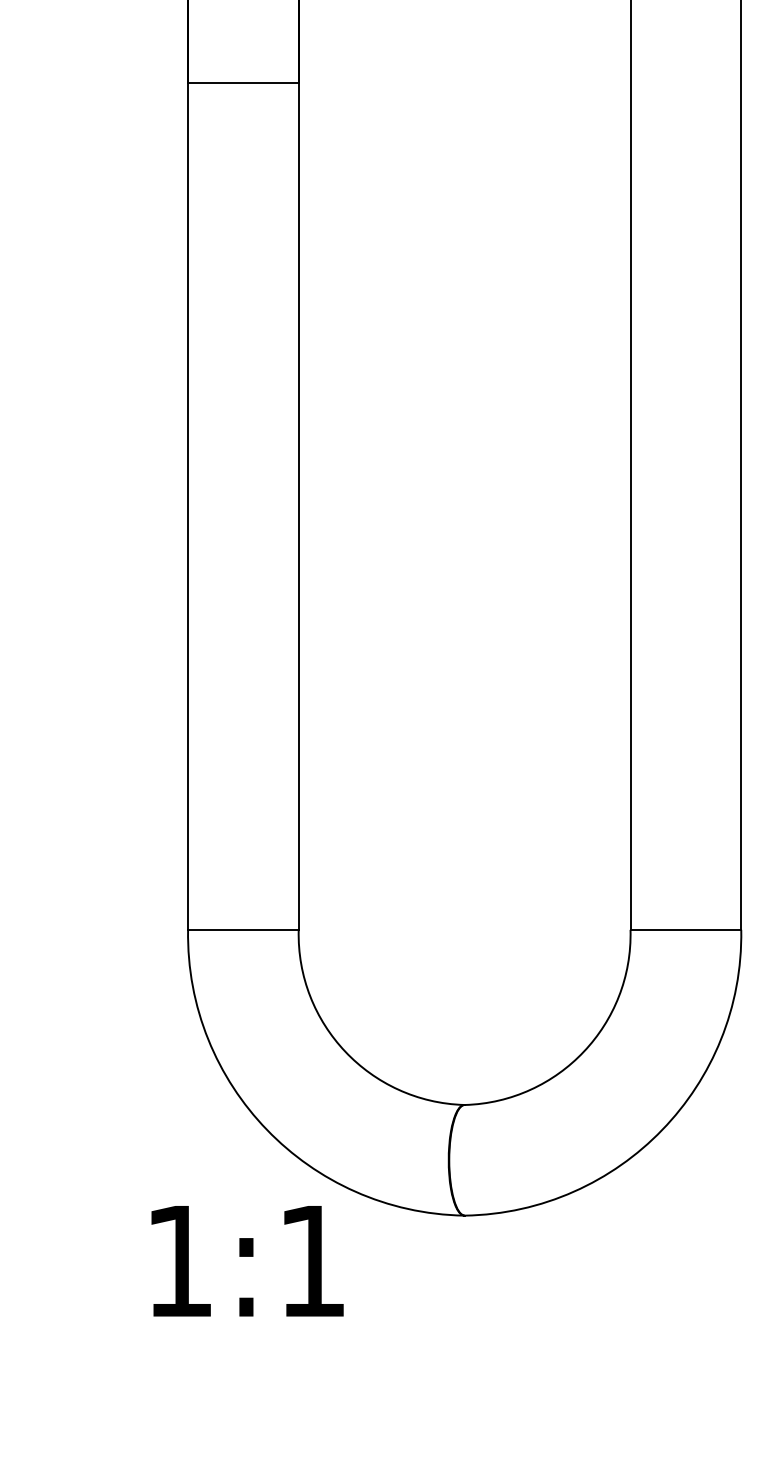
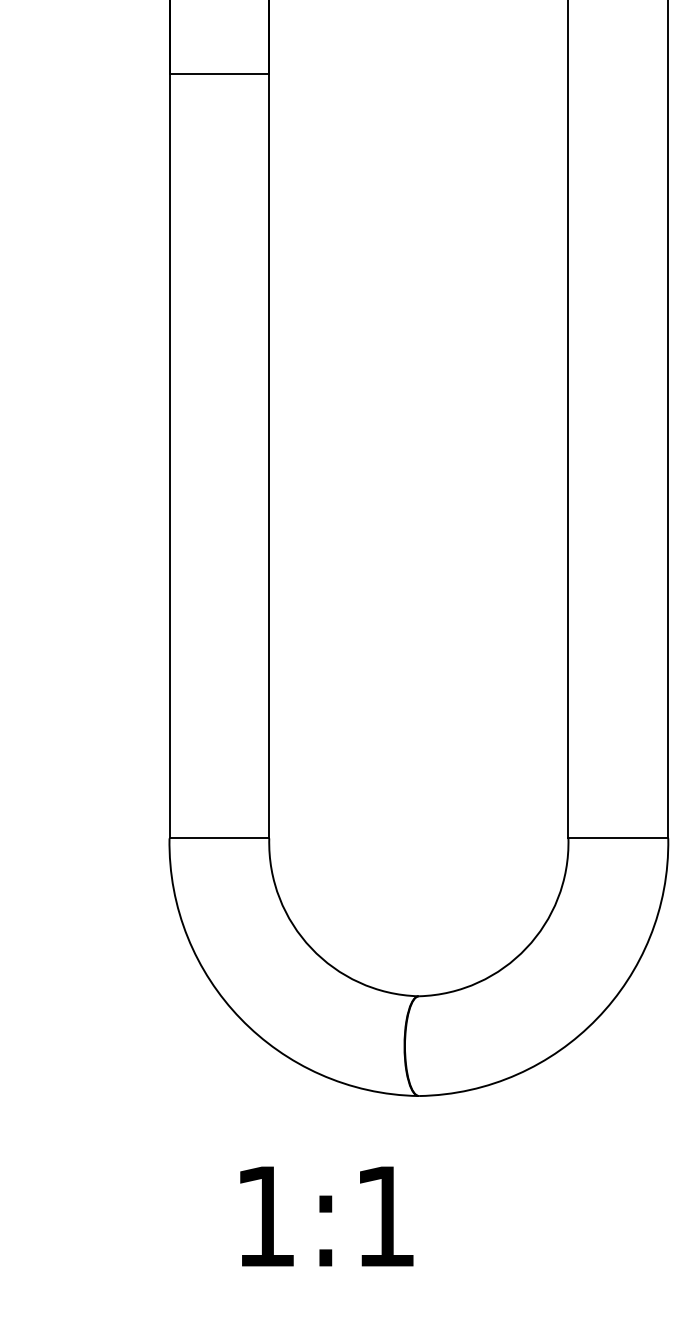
text: (247, 1261) -> (326, 1216), moved

